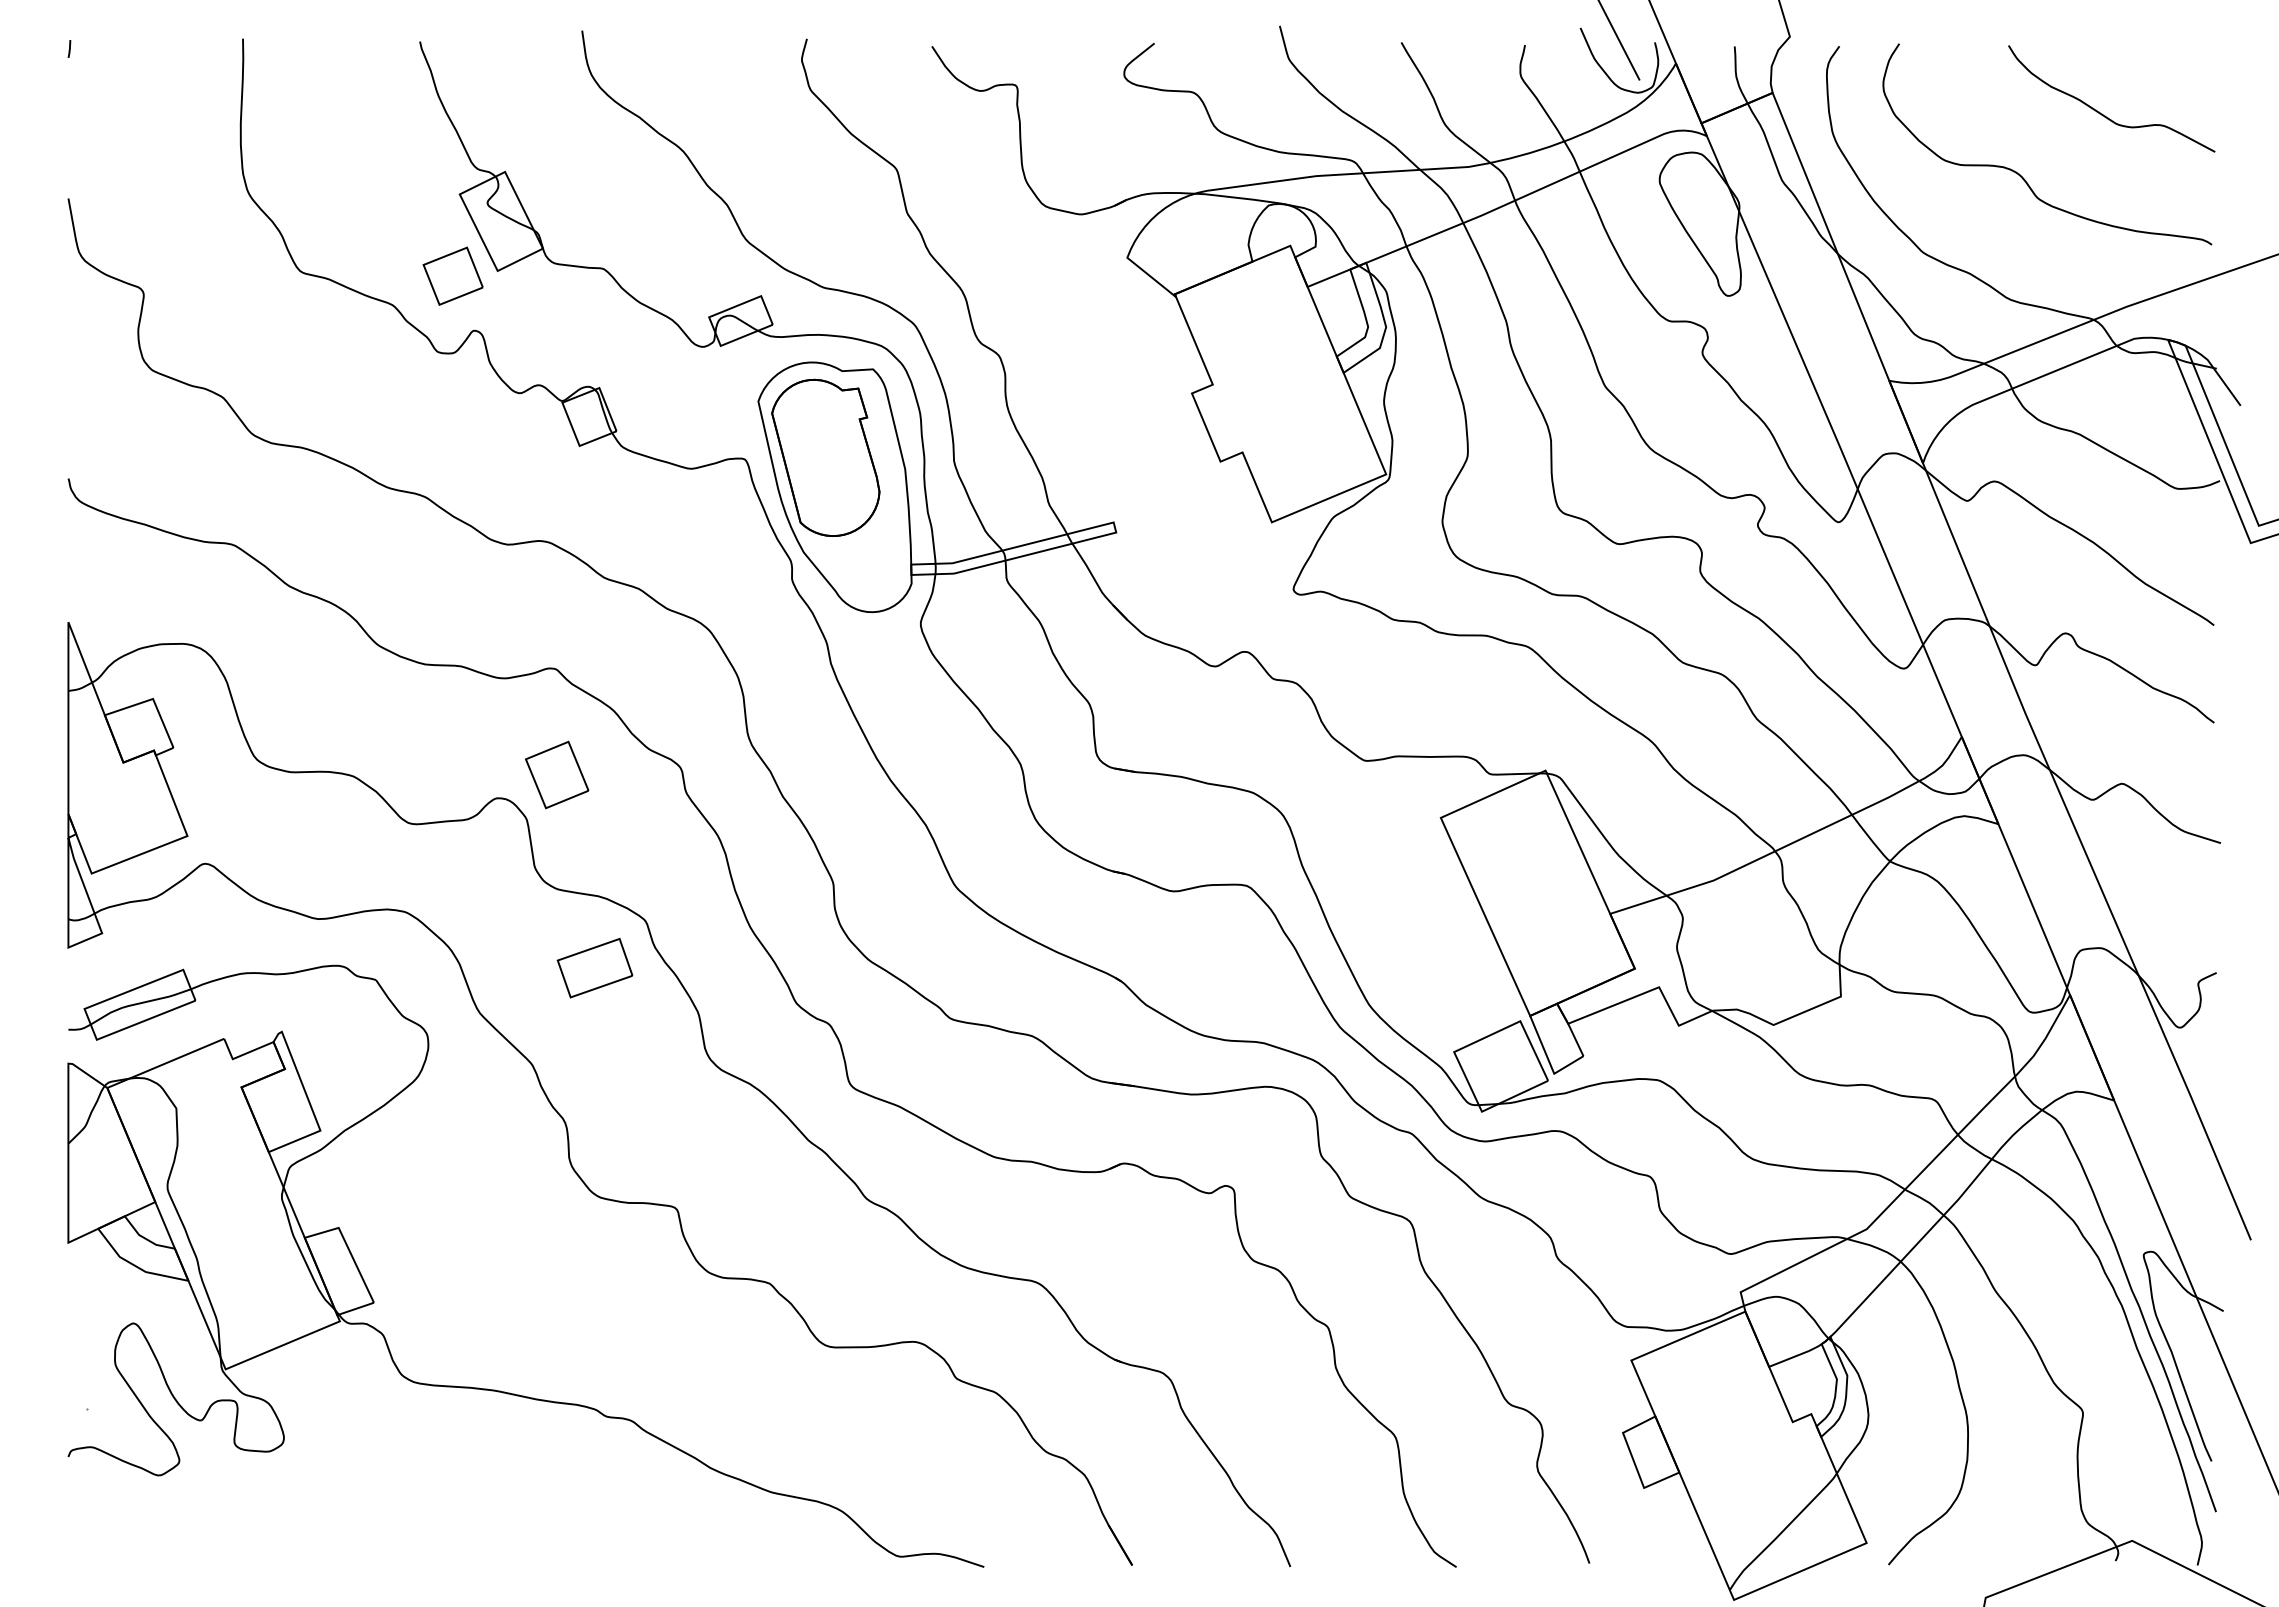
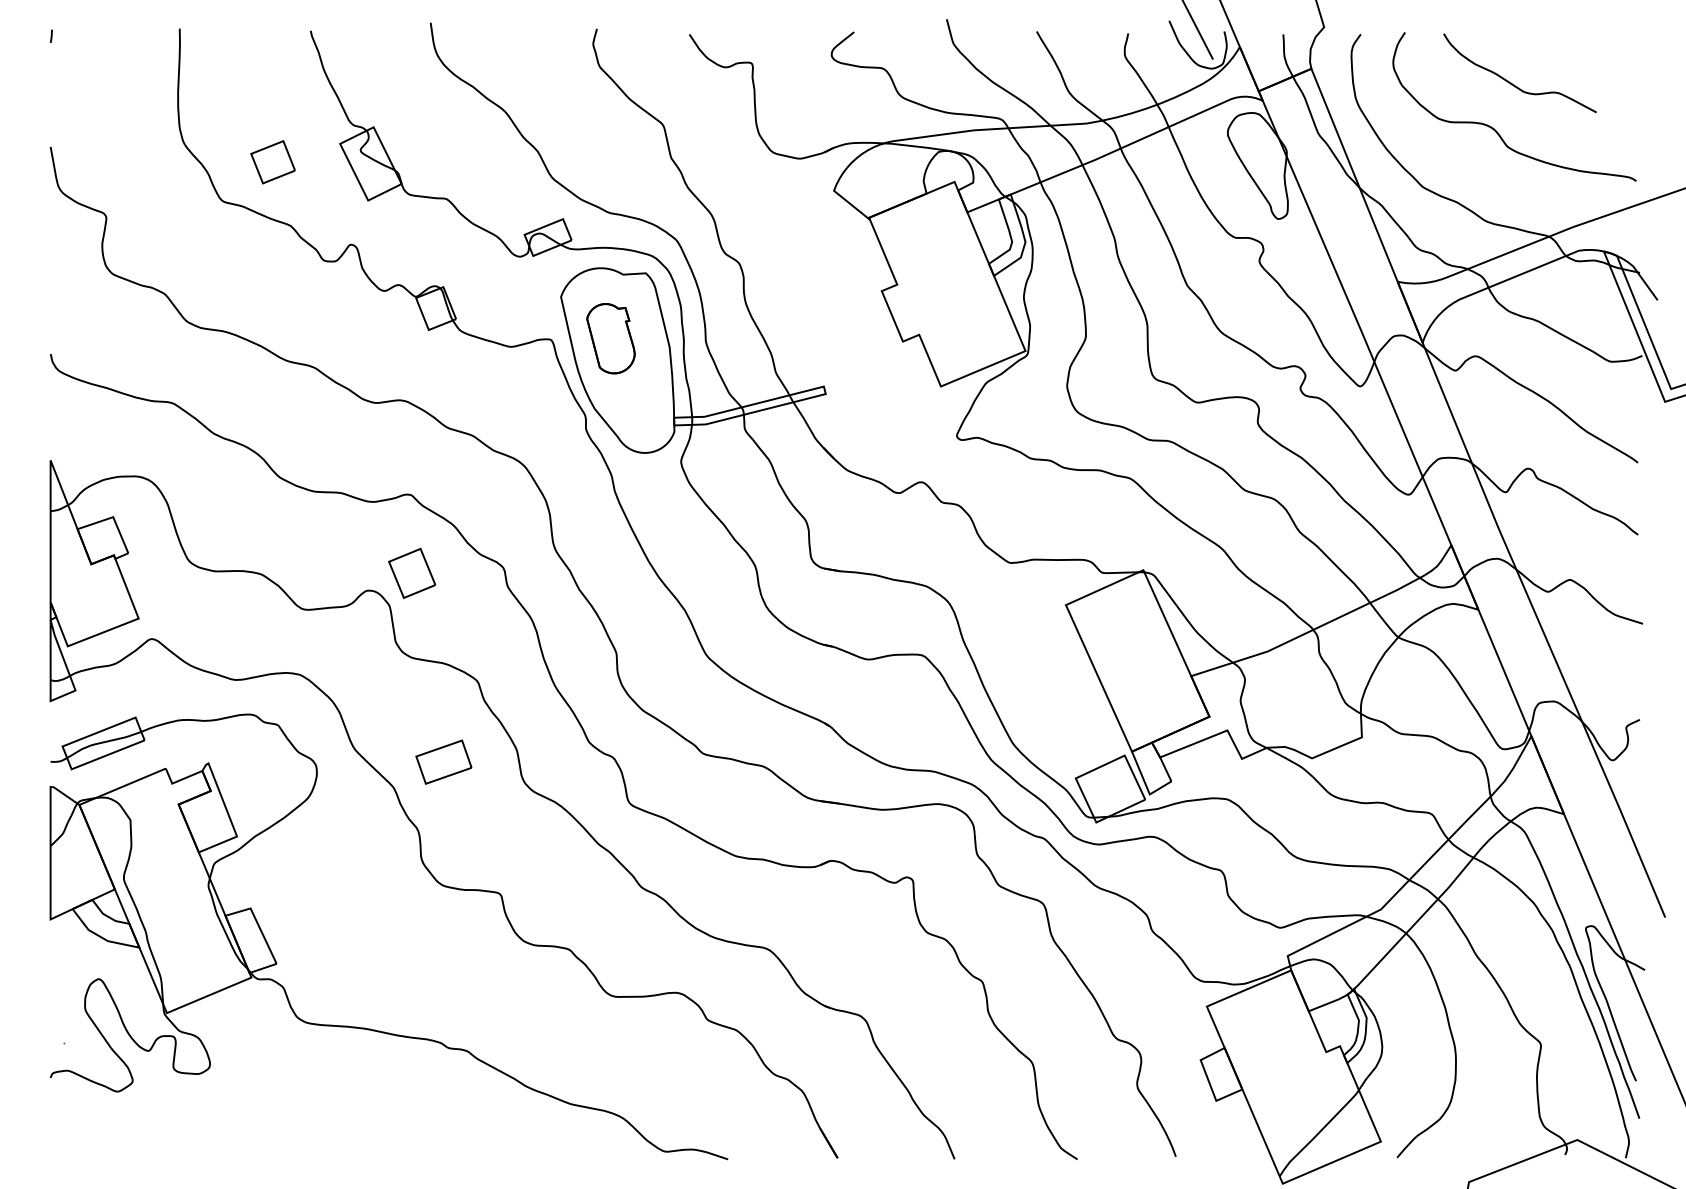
curve: (2102, 113) -> (1513, 84), moved
part: (452, 275) -> (272, 161), moved
part: (825, 457) -> (610, 338), size x0.6
part: (594, 968) -> (443, 762), moved

